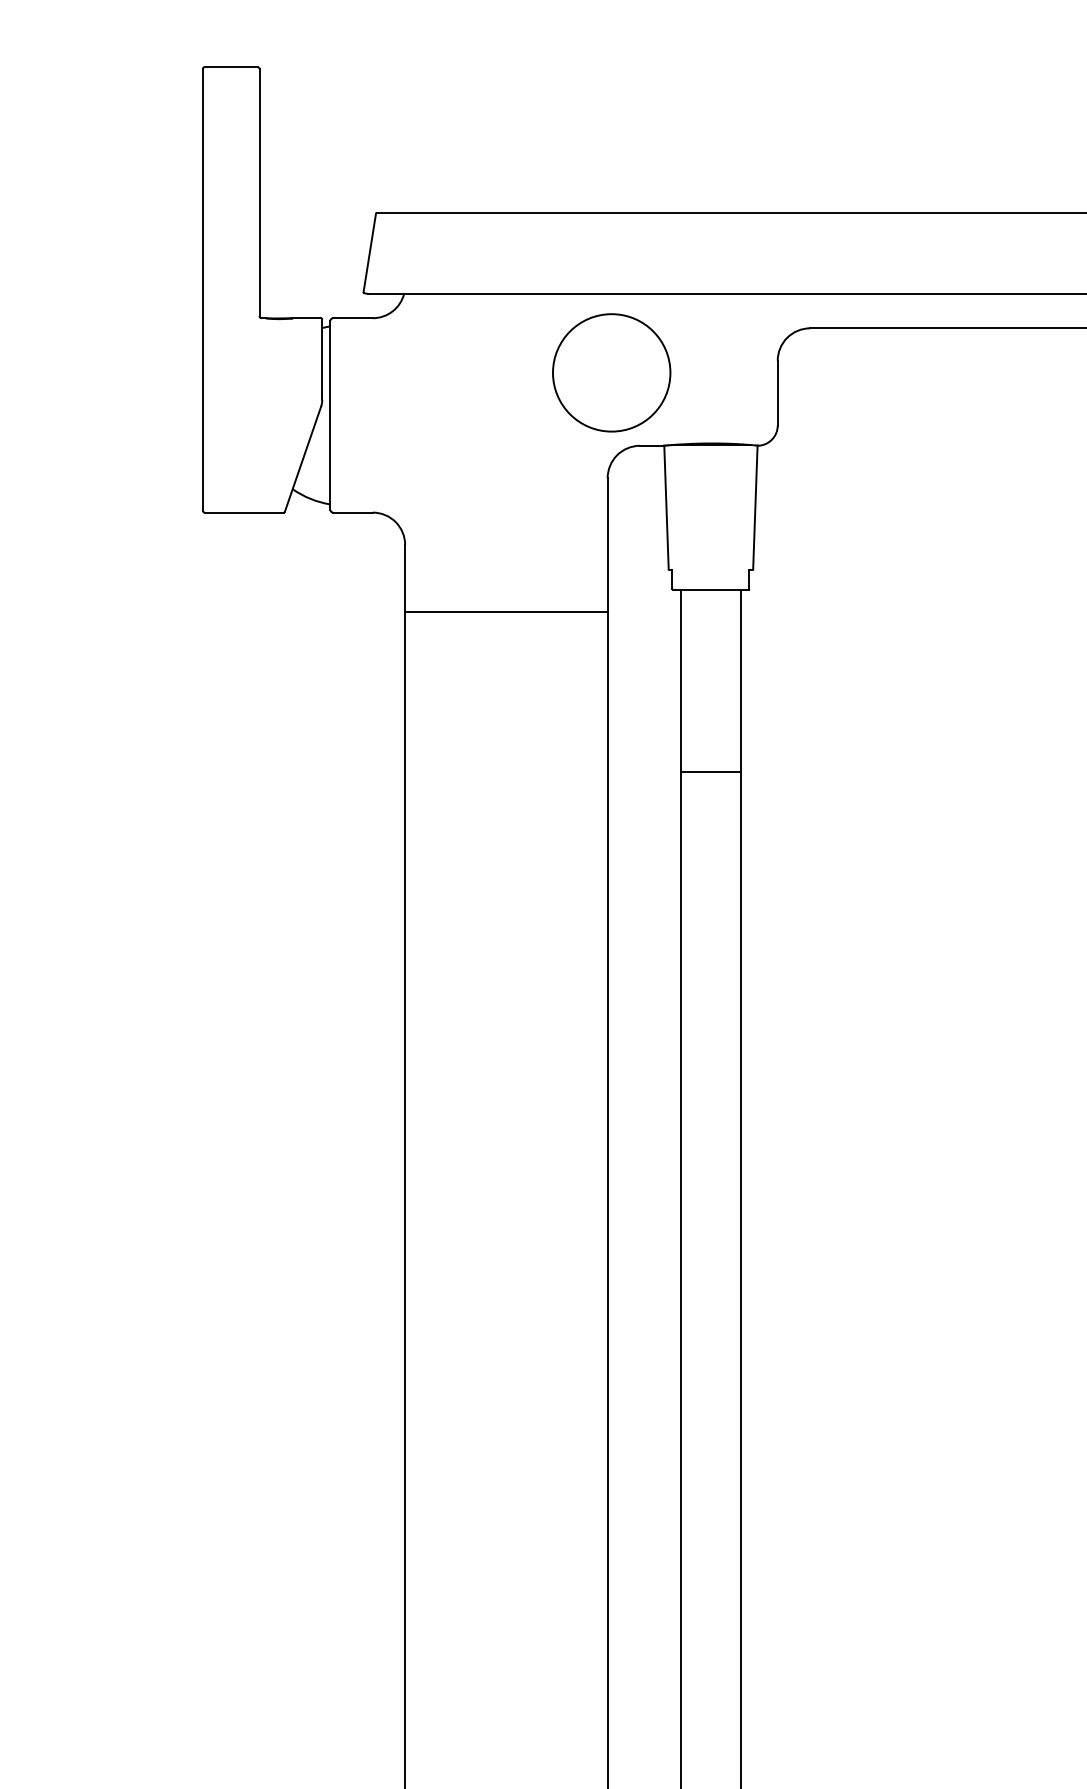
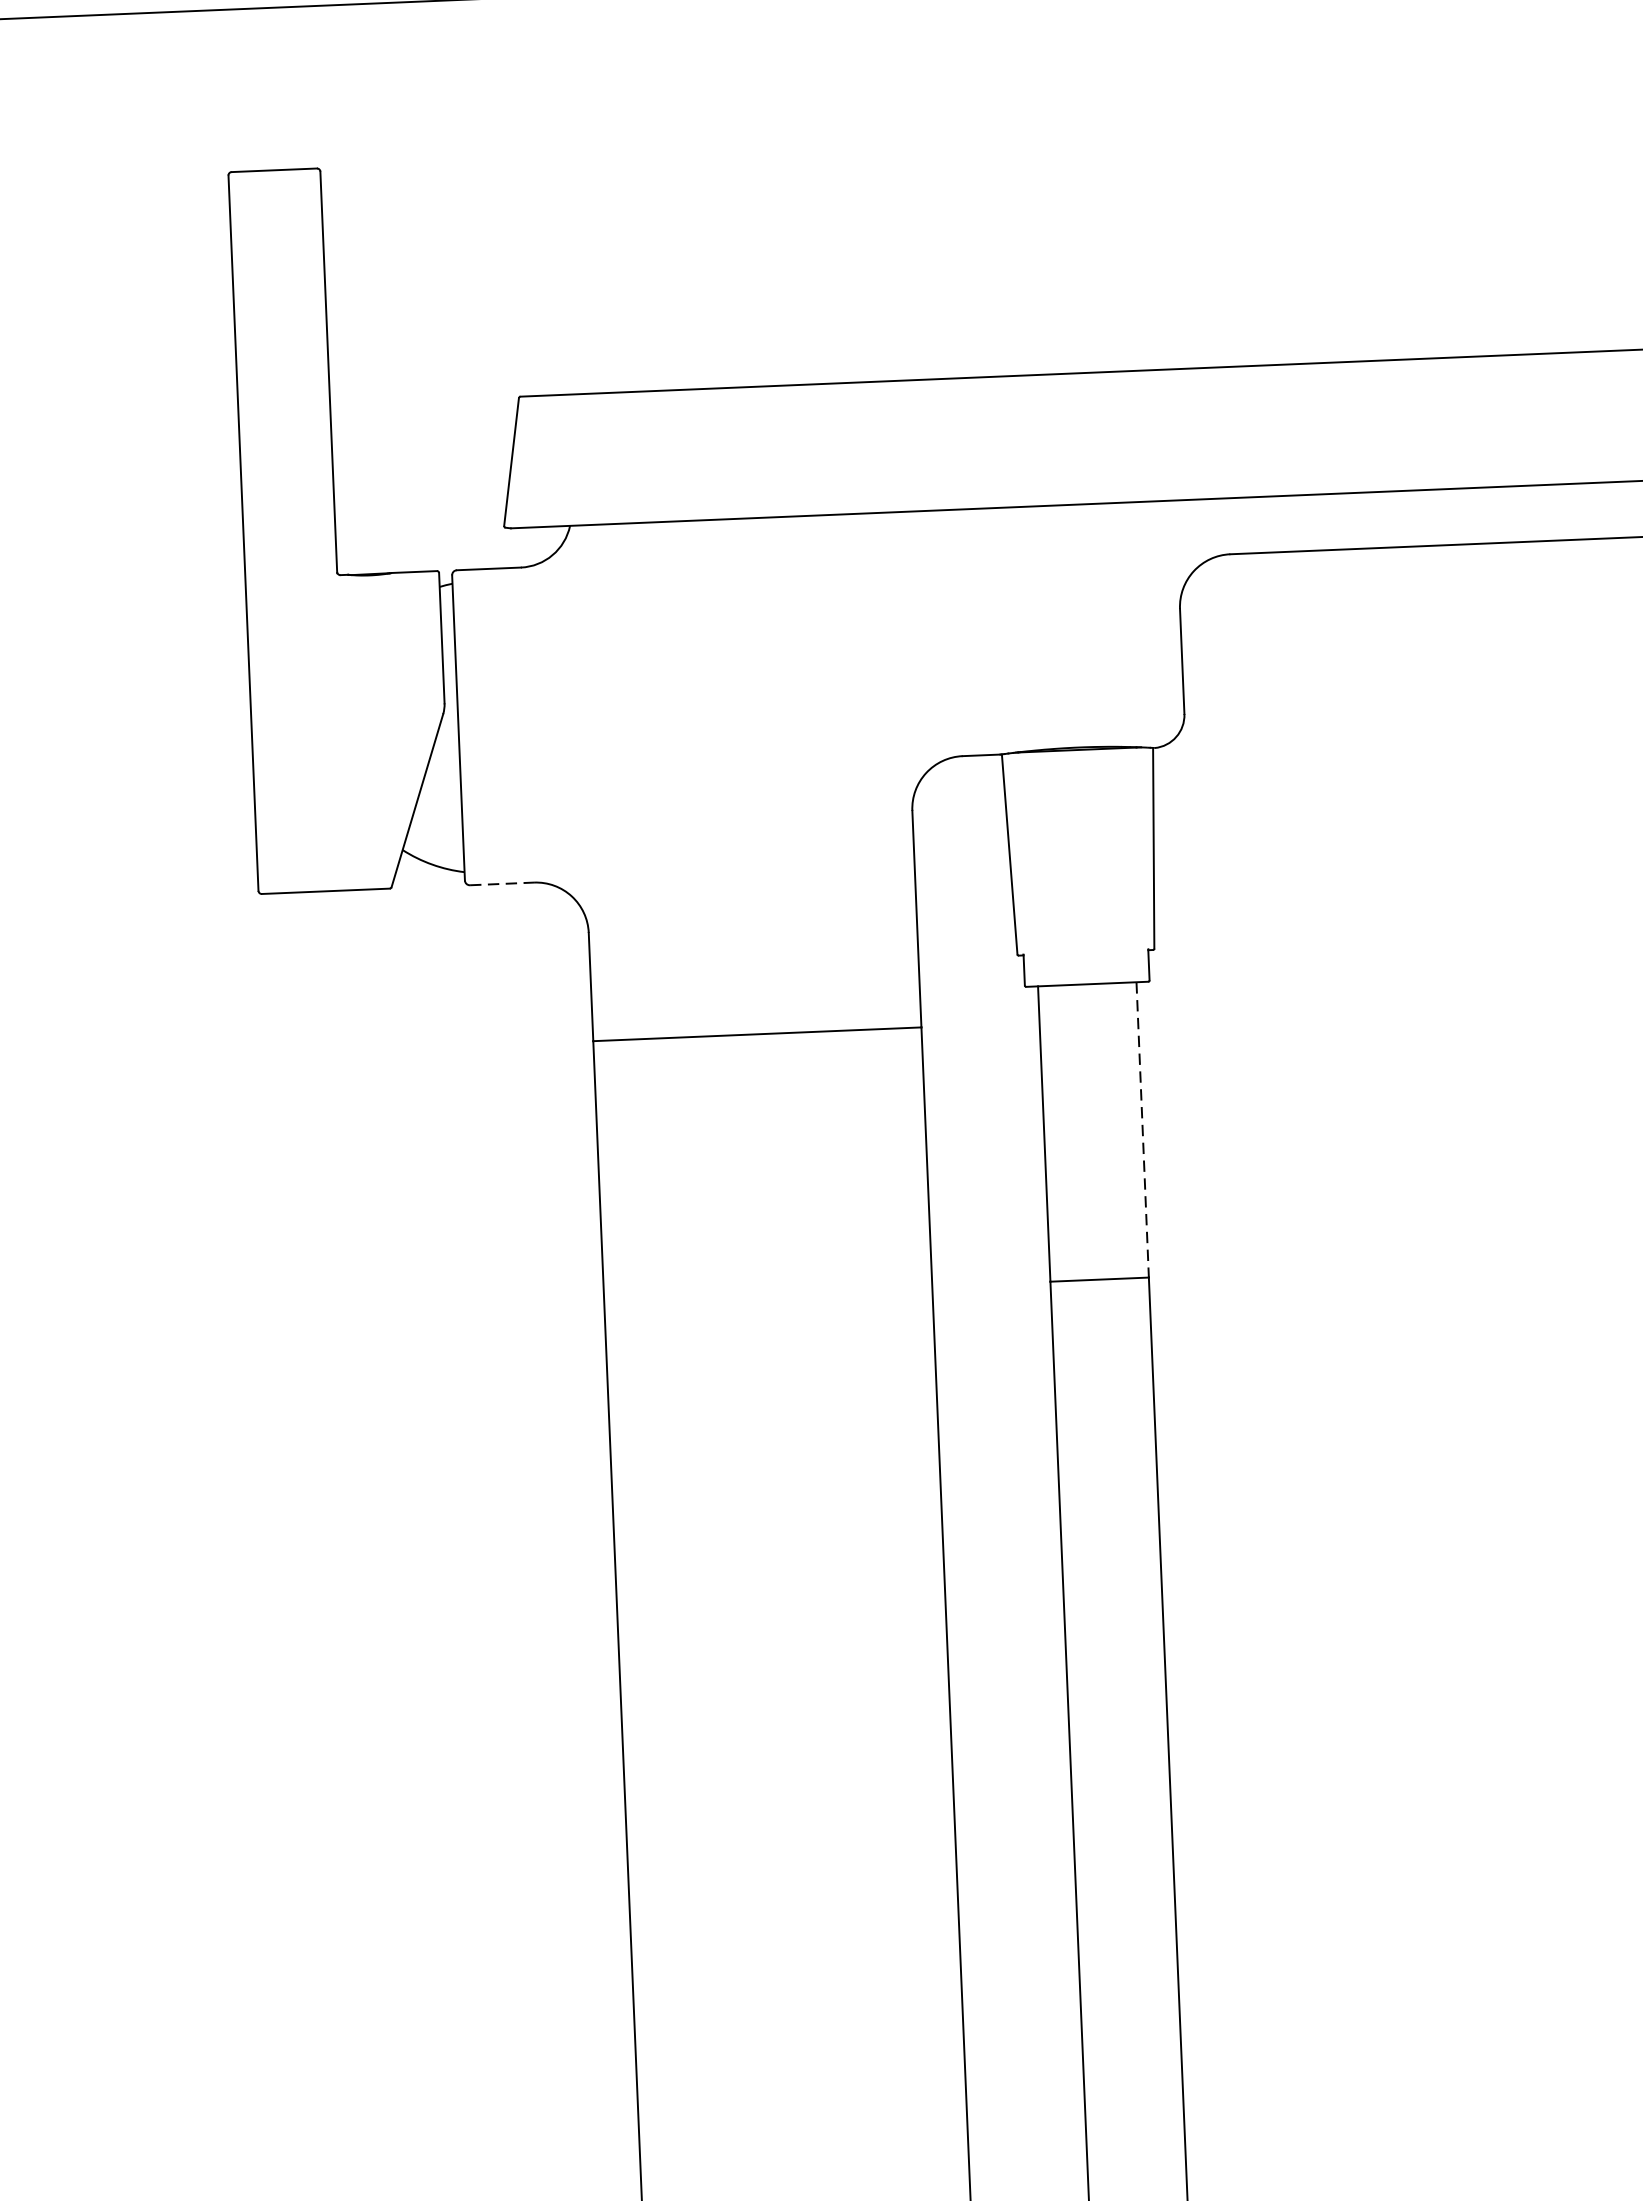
circle: (611, 372) -> (911, 639), removed
line: (353, 512) -> (502, 883), solid -> dashed
line: (741, 681) -> (1143, 1131), solid -> dashed

